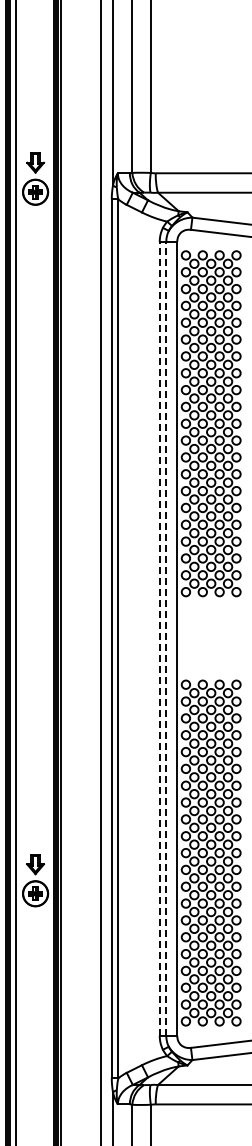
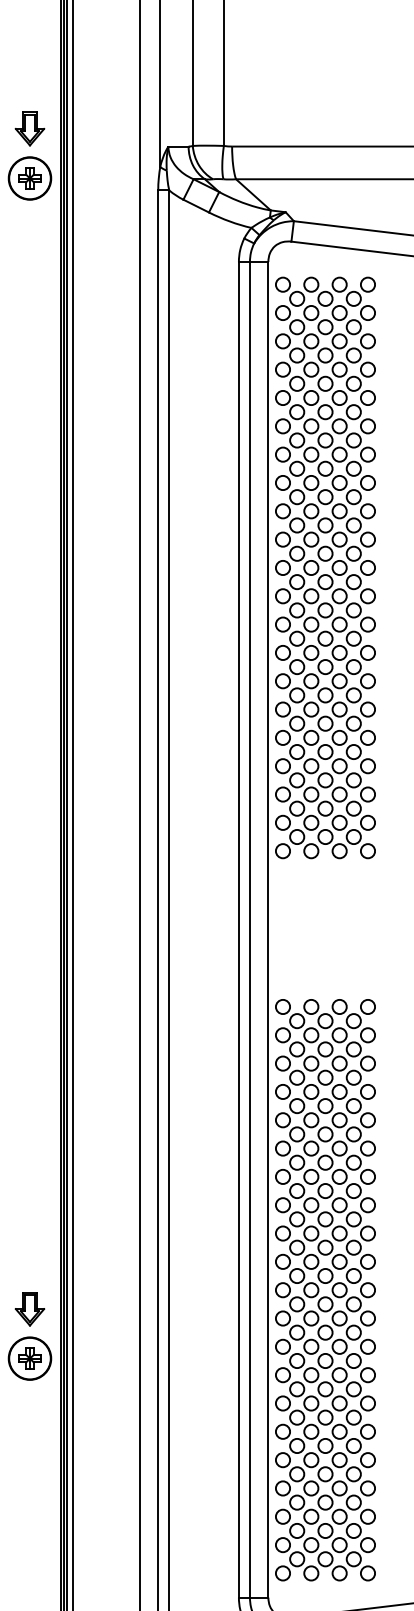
line: (159, 638) -> (238, 929), dashed -> solid
line: (166, 638) -> (250, 929), dashed -> solid

